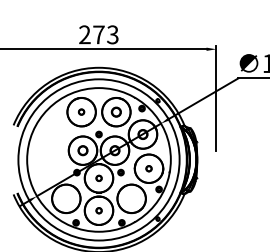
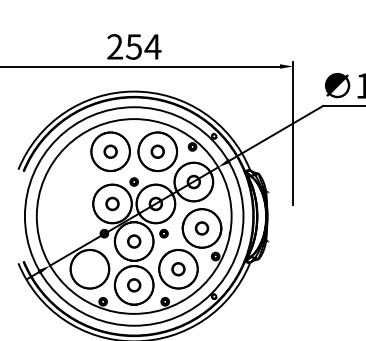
text: (105, 34) -> (143, 46), 273 -> 254
circle: (81, 111) -> (110, 151), size x1.67
part: (148, 168) -> (201, 228), size x1.67
circle: (99, 178) -> (134, 241), size x1.67
circle: (131, 199) -> (178, 269), added
circle: (99, 210) -> (134, 285), size x1.67

